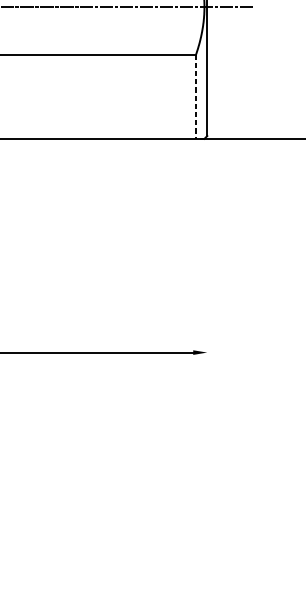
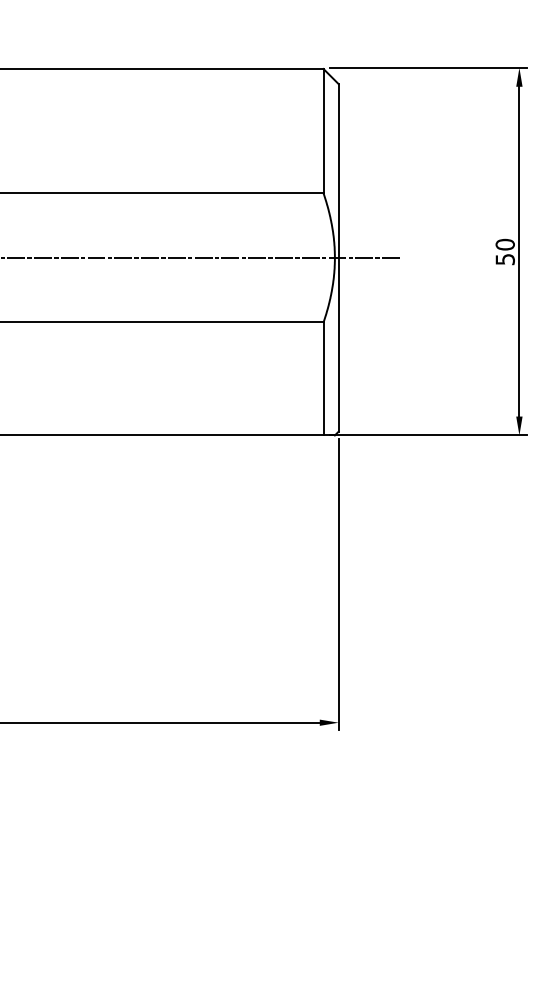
line: (195, 96) -> (323, 378), dashed -> solid
line: (207, 249) -> (338, 584), added

